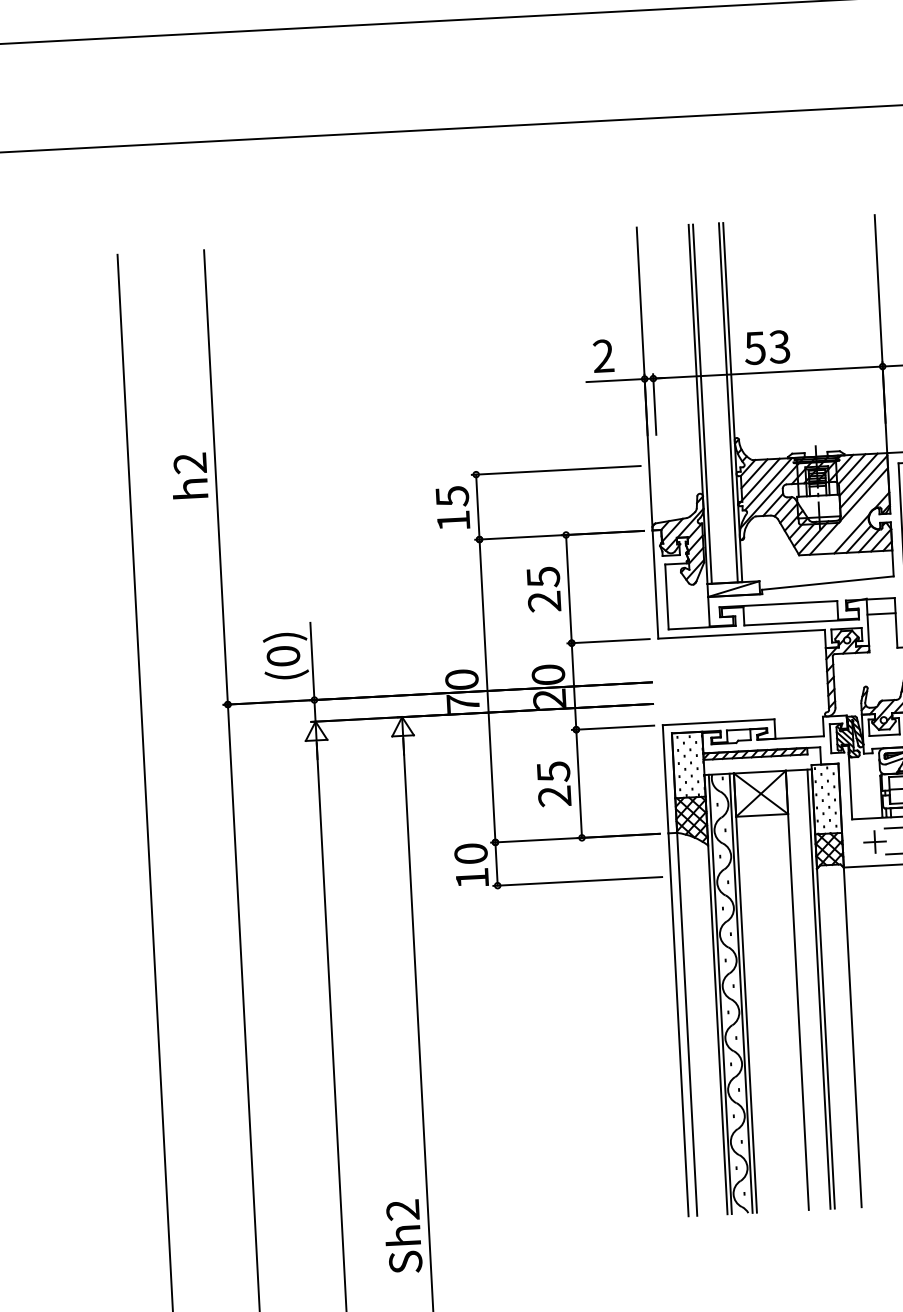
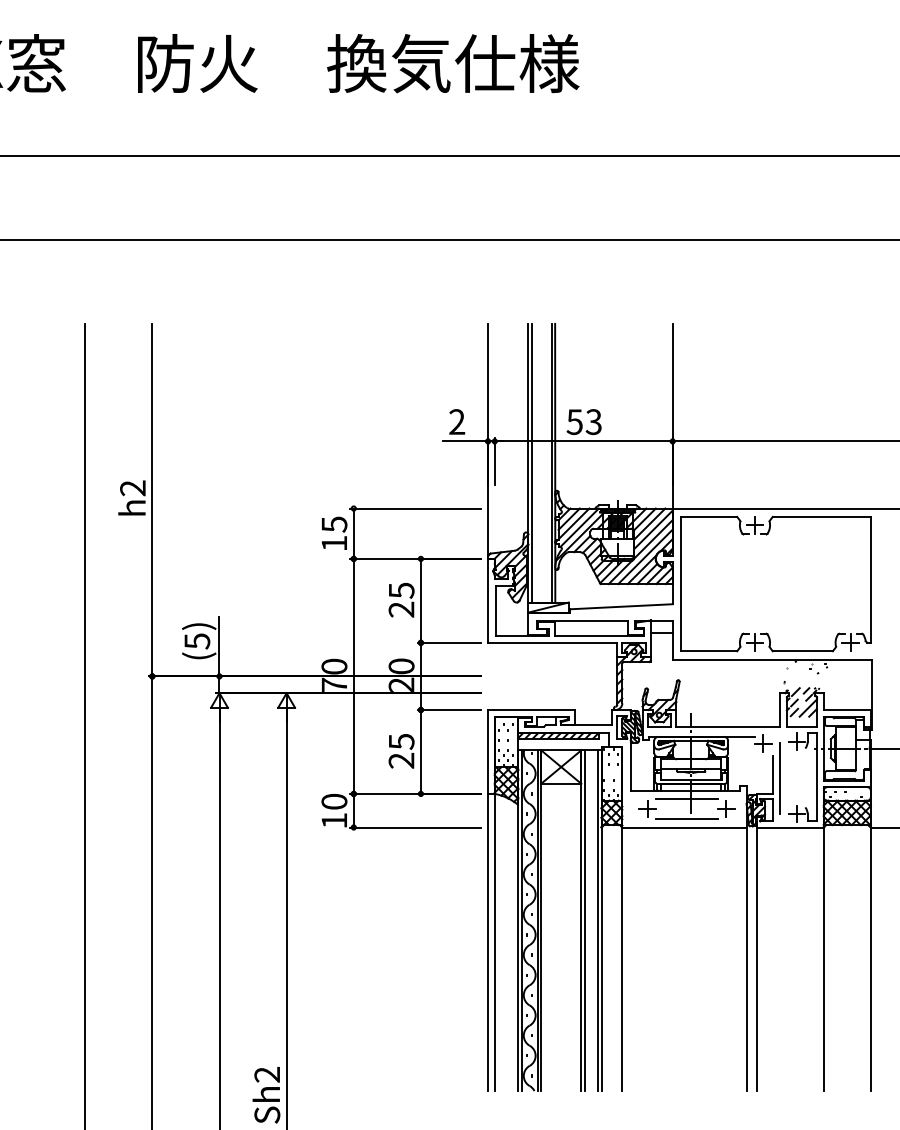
line: (855, 516) -> (645, 556), added
text: (283, 656) -> (197, 641), (0) -> (5)
line: (801, 989) -> (584, 920), added

